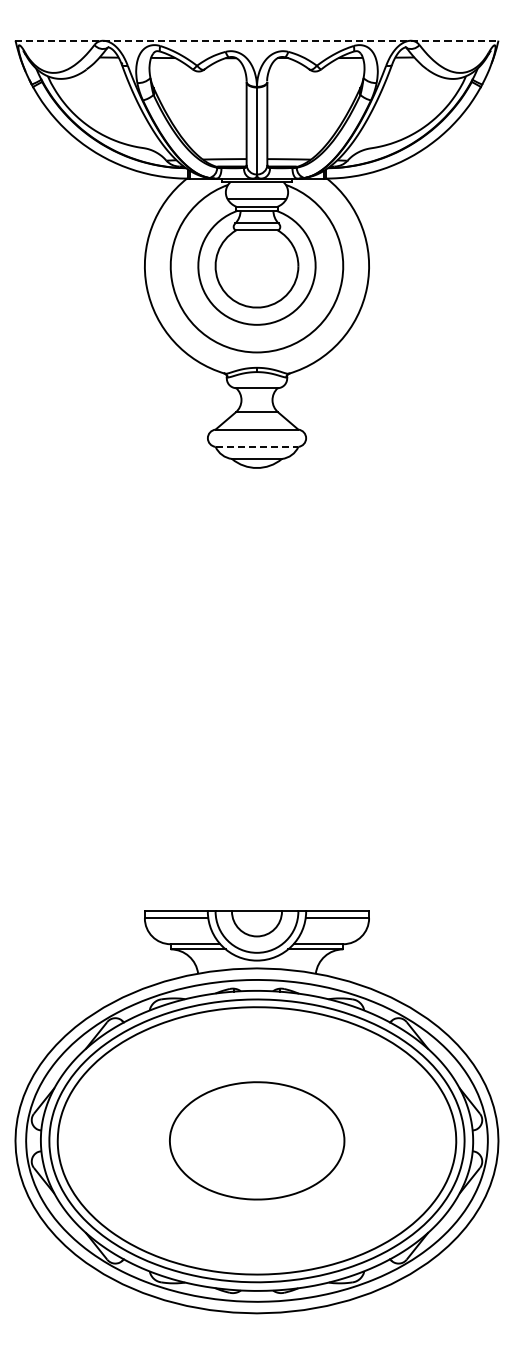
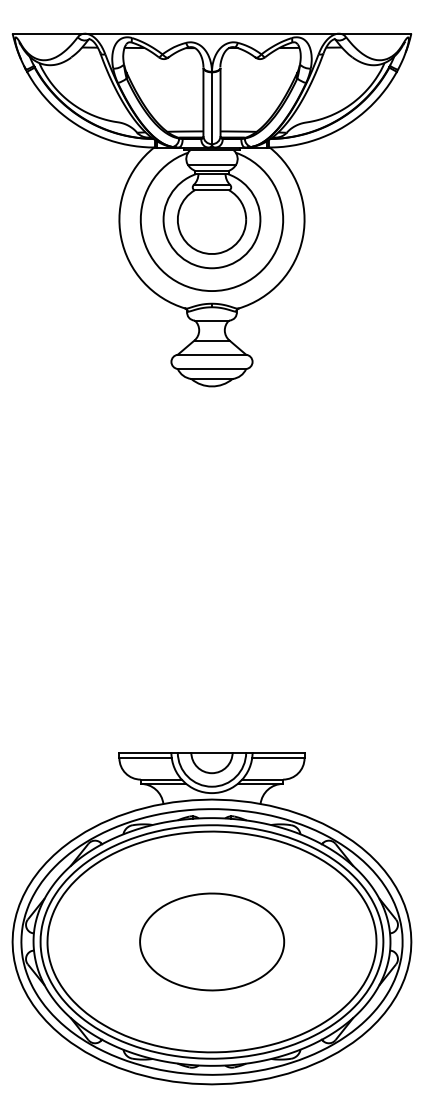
line: (256, 40) -> (211, 33), dashed -> solid
line: (257, 446) -> (212, 368), dashed -> solid

